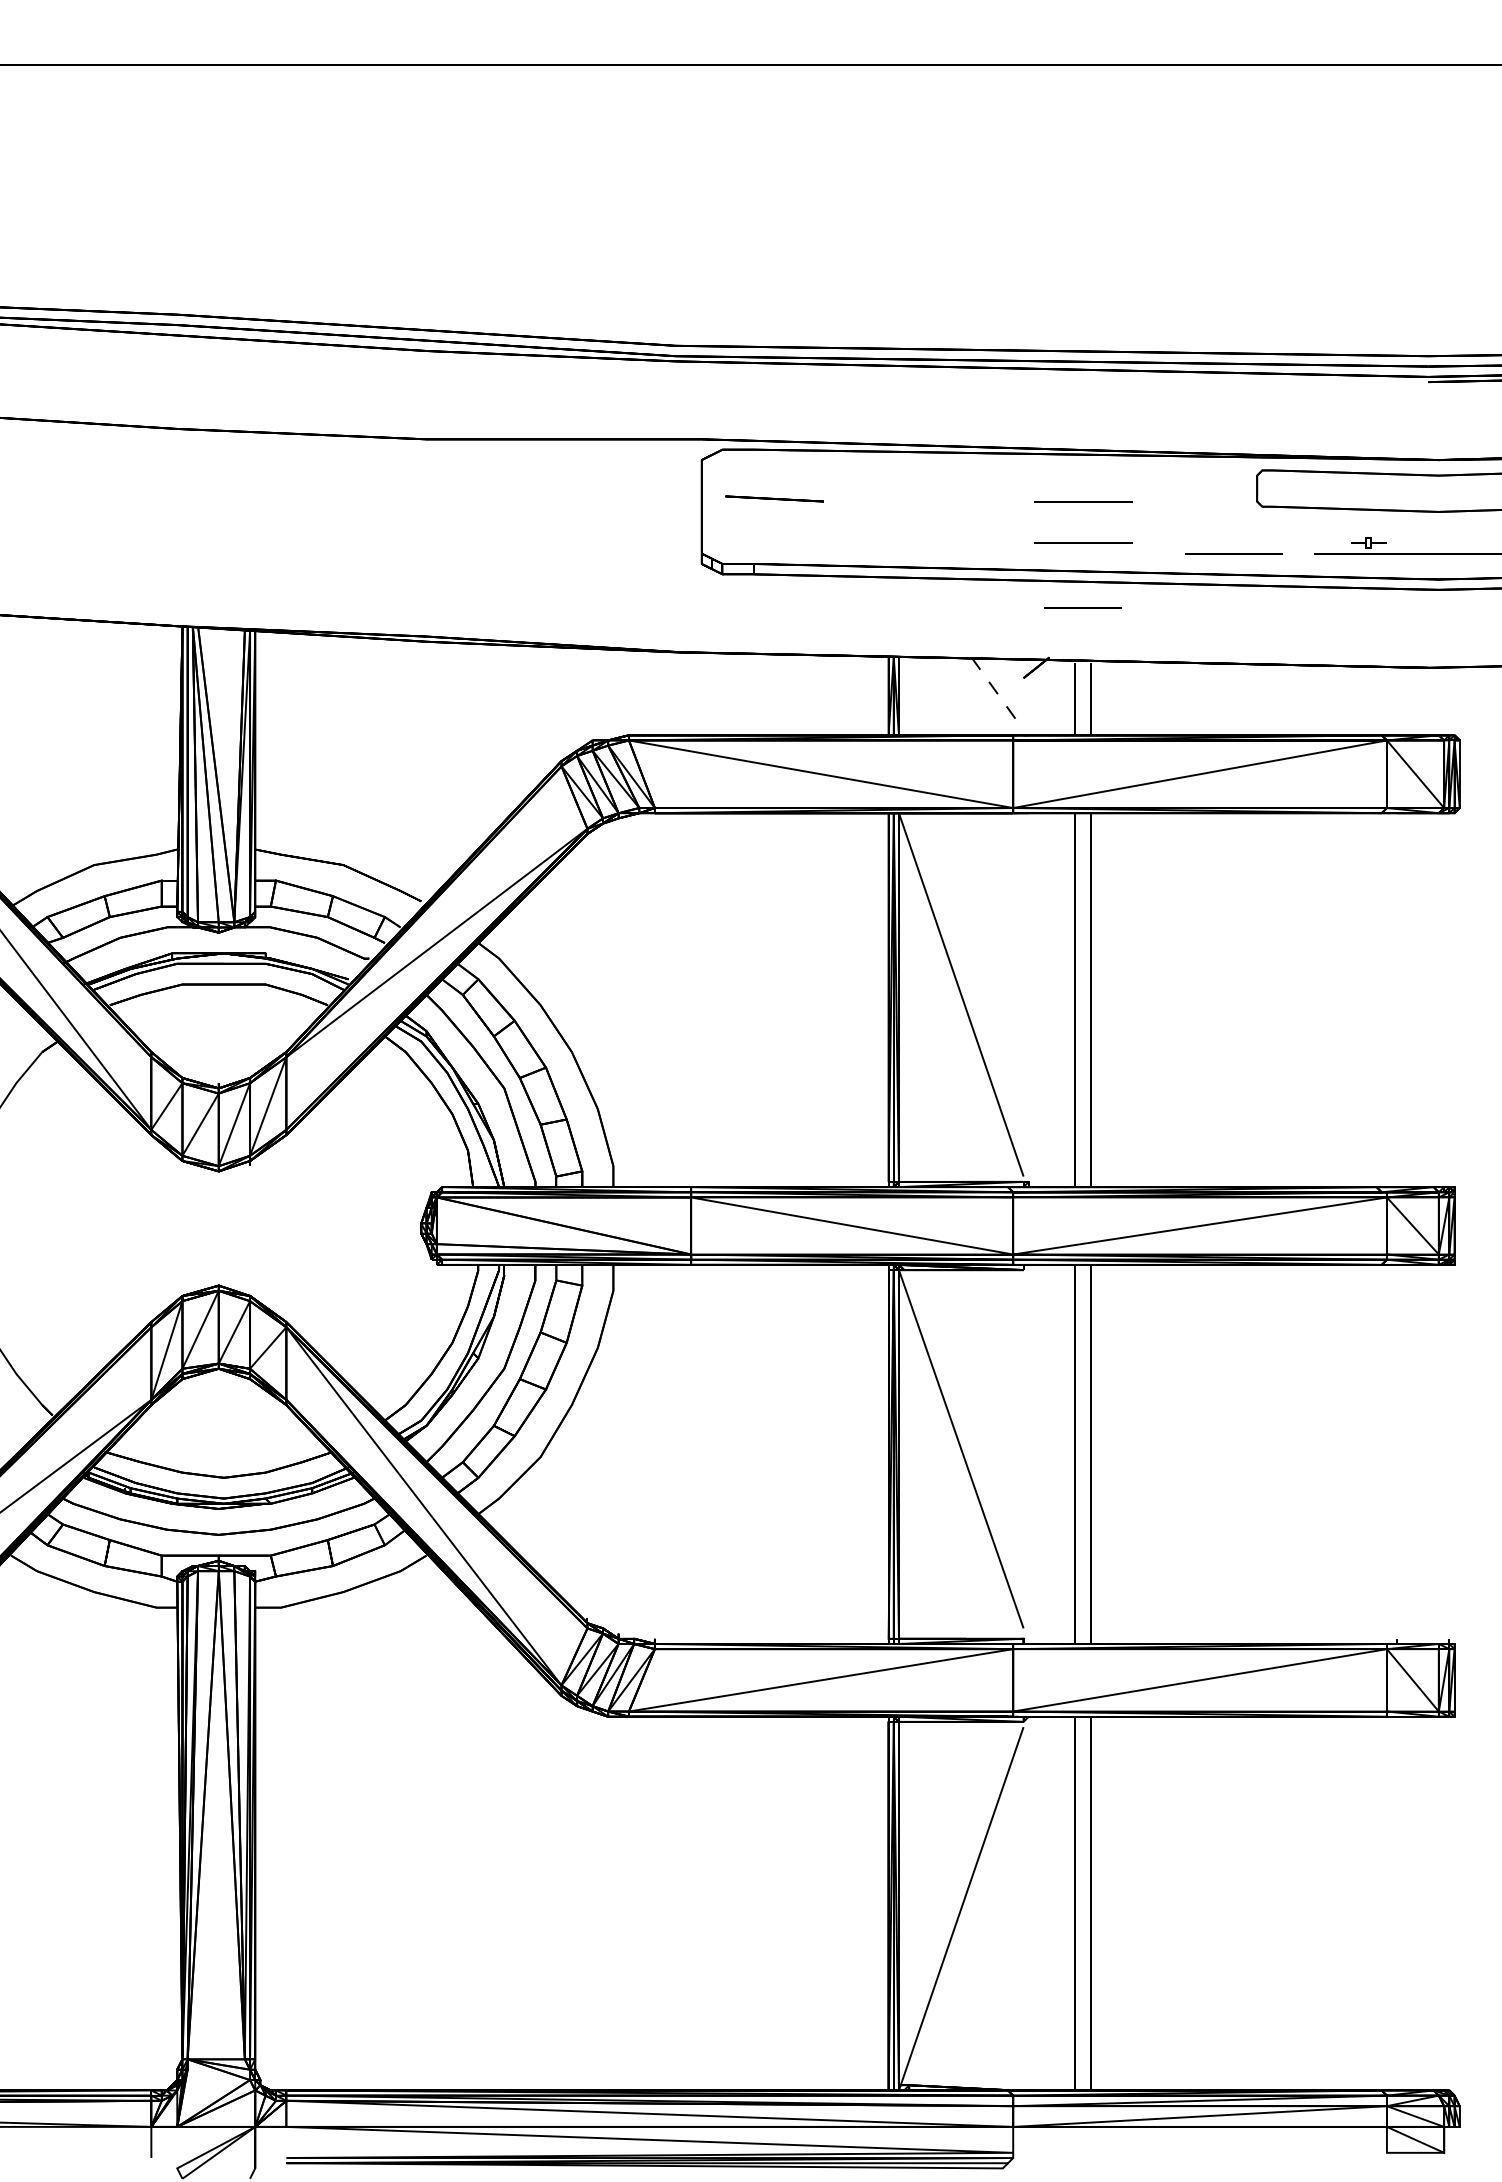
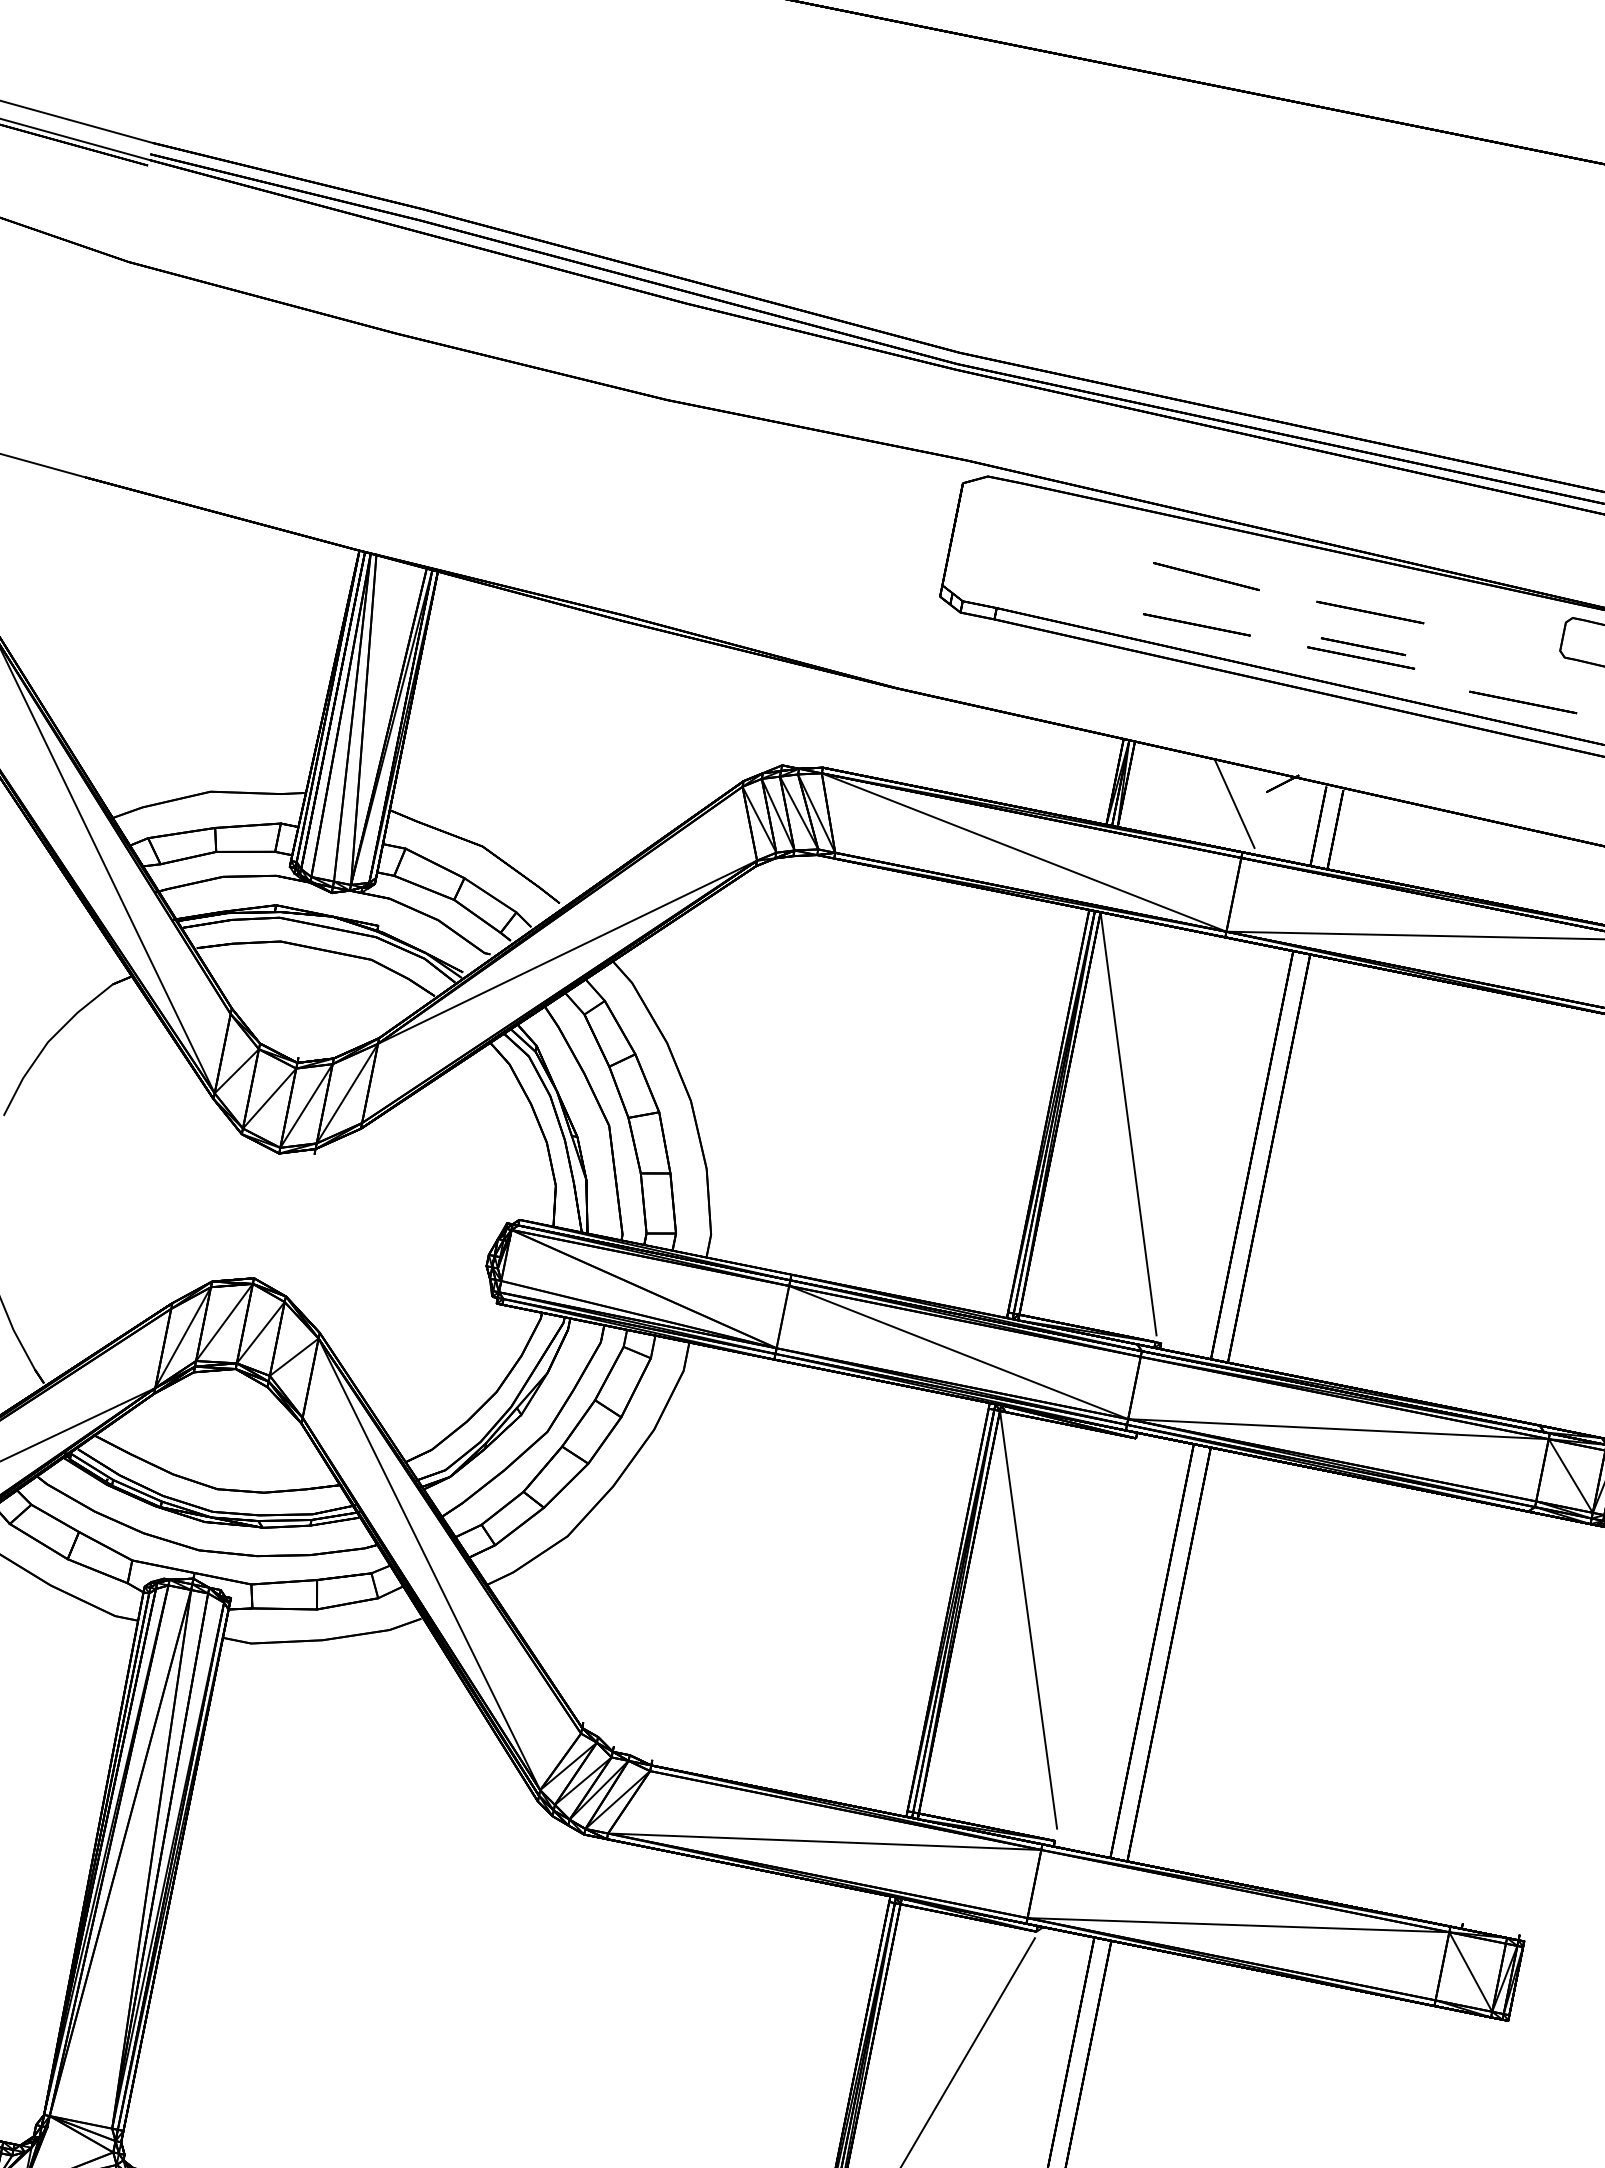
line: (774, 498) -> (1206, 576), moved
line: (932, 542) -> (1196, 624), added
line: (1082, 607) -> (1362, 646), moved
line: (997, 693) -> (1234, 803), dashed -> solid

